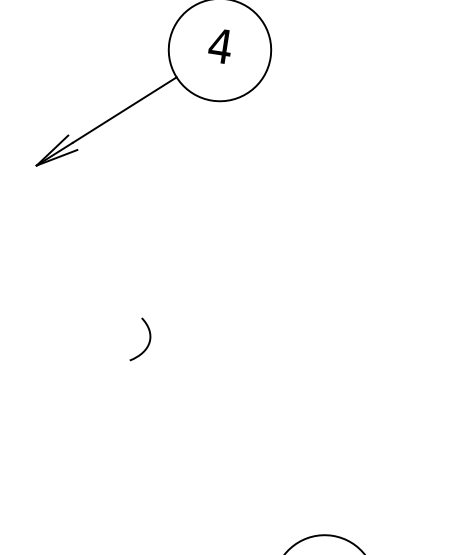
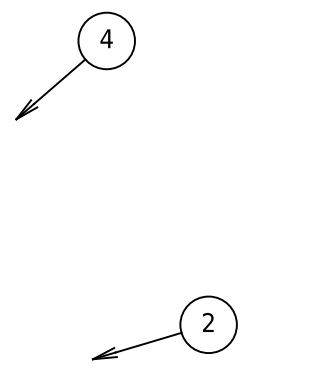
curve: (147, 340) -> (91, 205), removed

